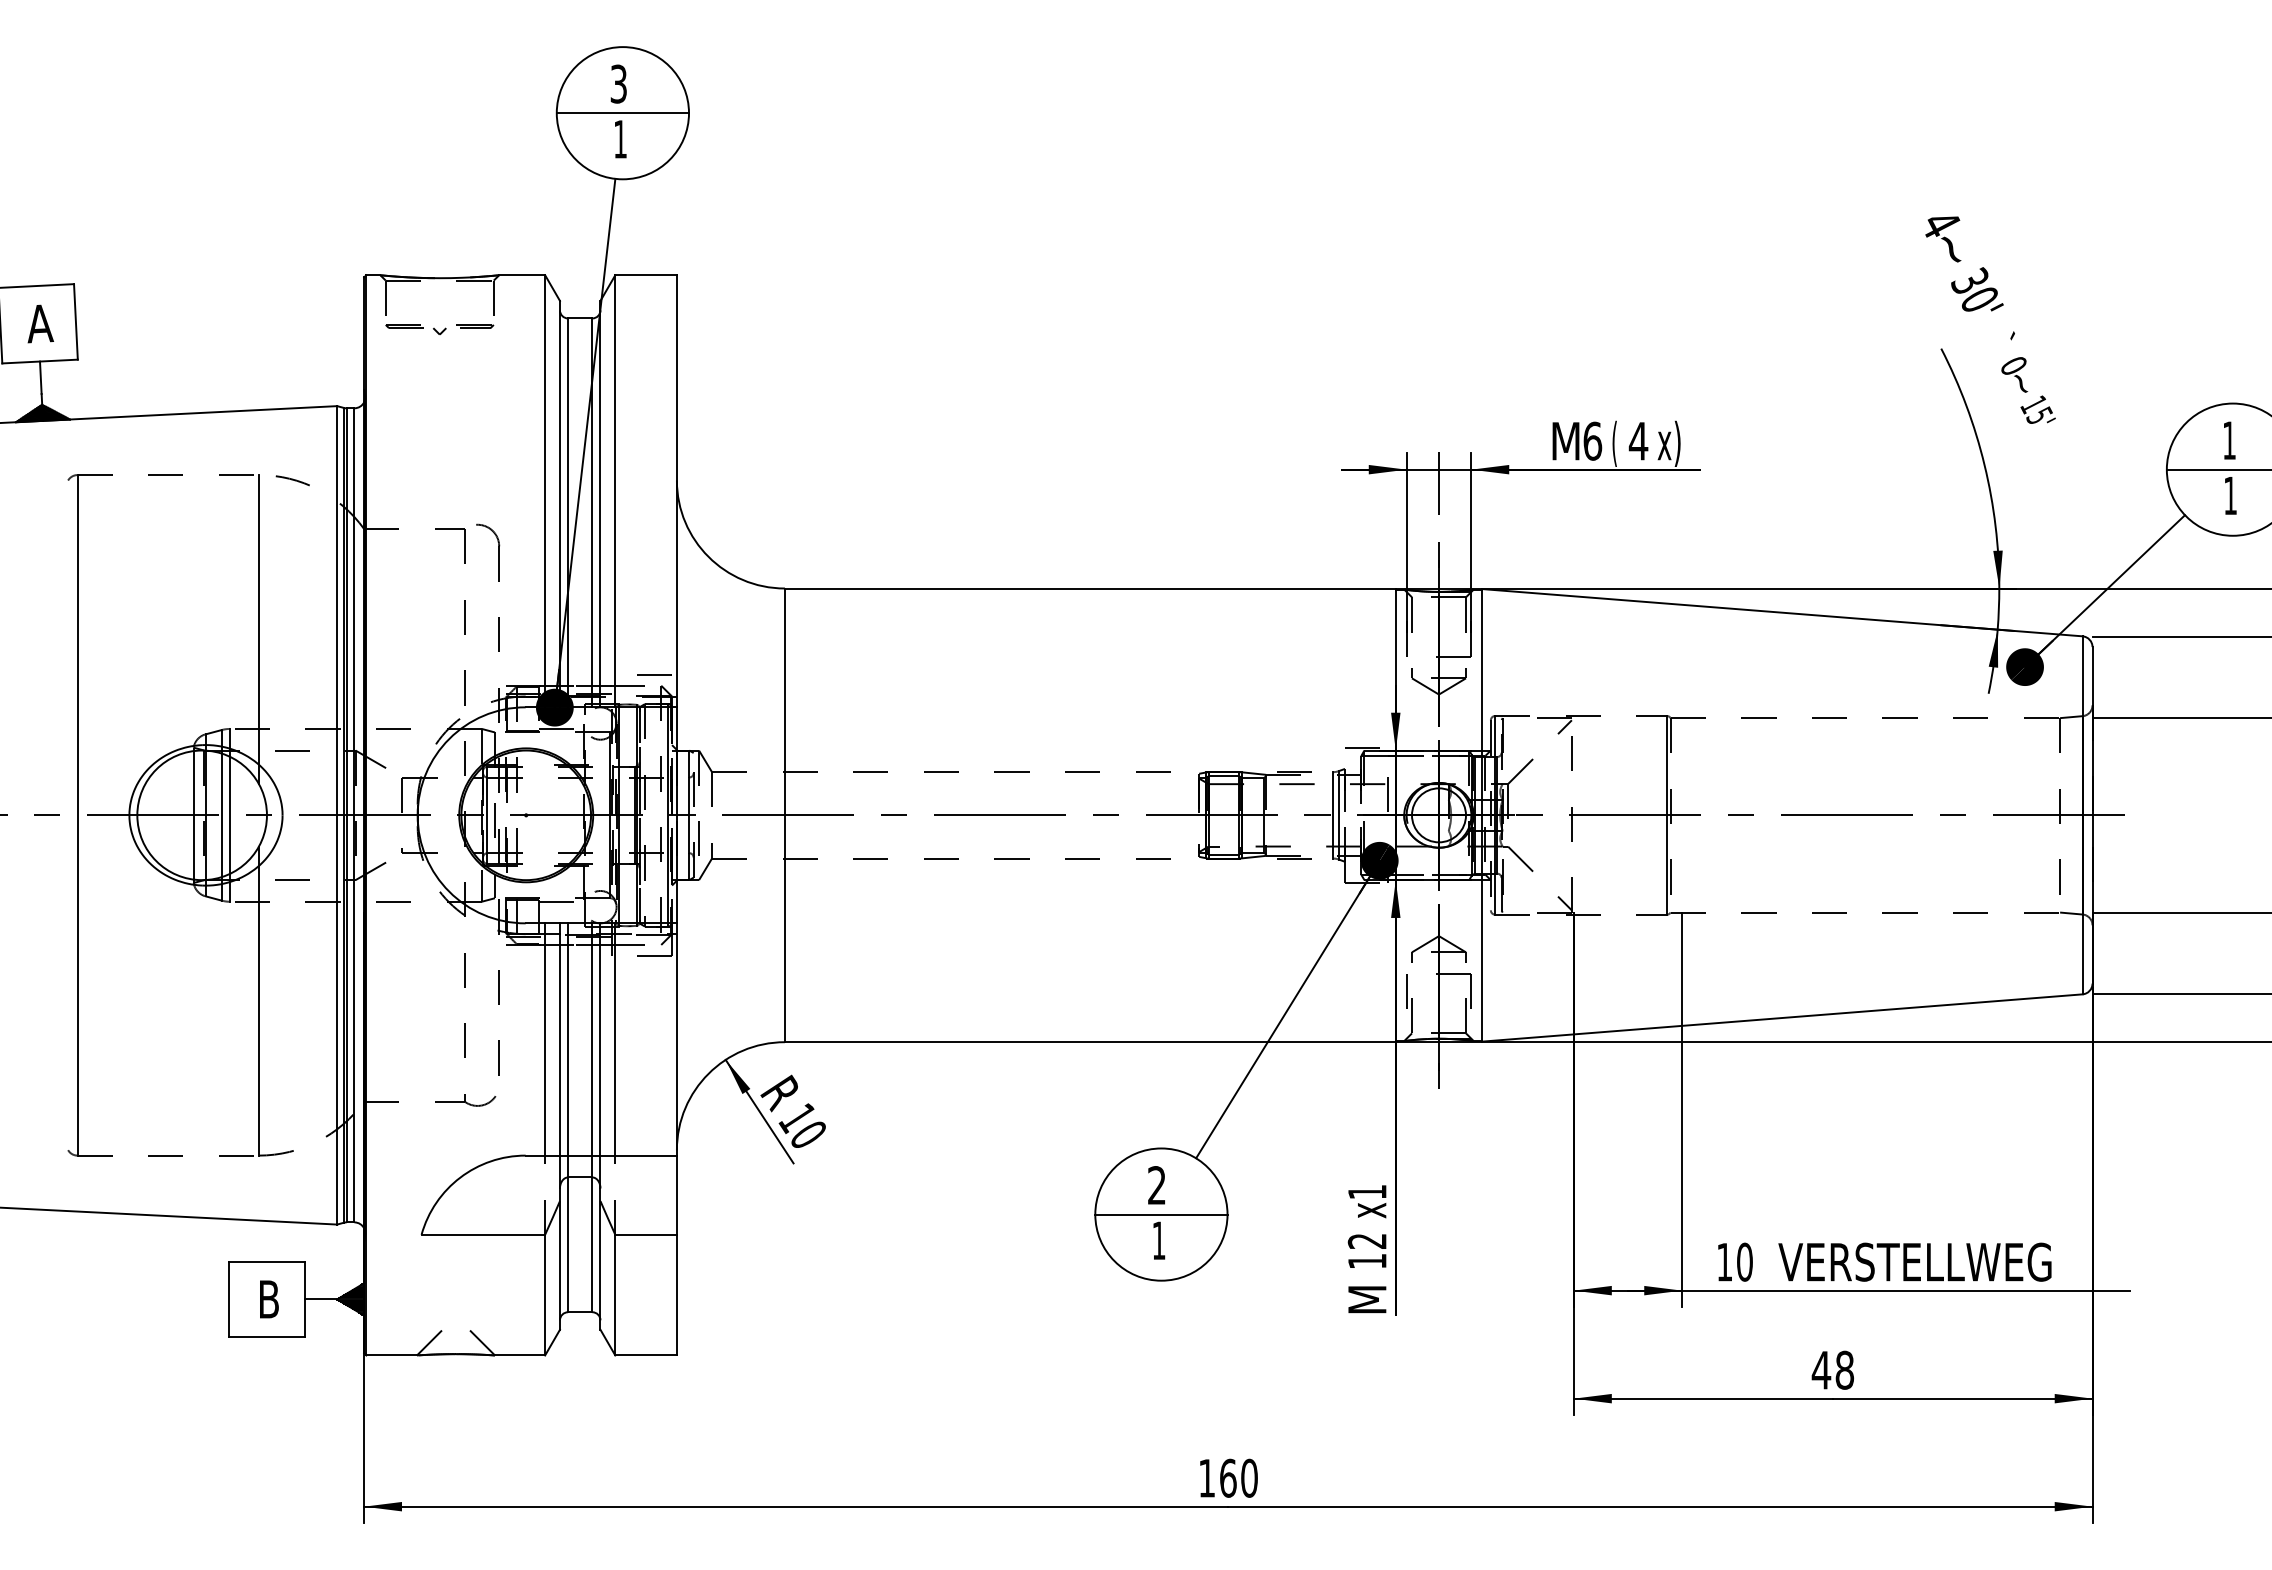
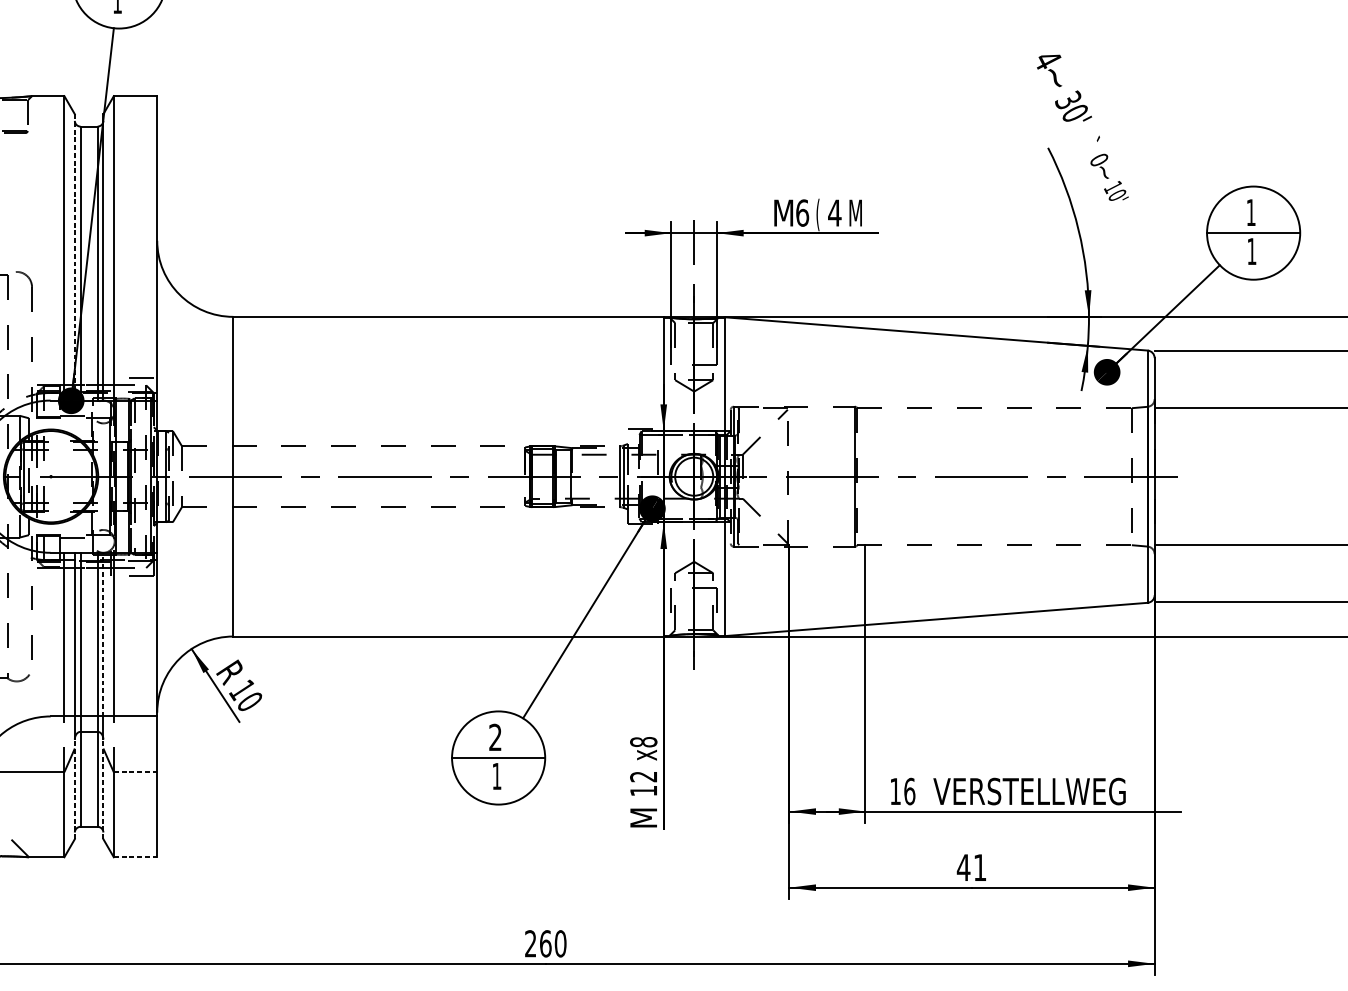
text: (2039, 414) -> (1117, 194), 15' -> 10'
text: (1668, 443) -> (855, 214), x) -> M
line: (559, 504) -> (74, 257), solid -> dashed
line: (600, 1038) -> (103, 633), solid -> dashed
text: (1366, 1191) -> (643, 741), x1 -> x8
line: (646, 1234) -> (135, 772), solid -> dashed
line: (559, 1259) -> (74, 789), solid -> dashed
line: (600, 1259) -> (103, 789), solid -> dashed
text: (1744, 1261) -> (909, 791), 10 -> 16
line: (646, 1355) -> (135, 857), solid -> dashed
text: (1844, 1369) -> (979, 867), 48 -> 41
text: (1206, 1477) -> (530, 943), 160 -> 260

